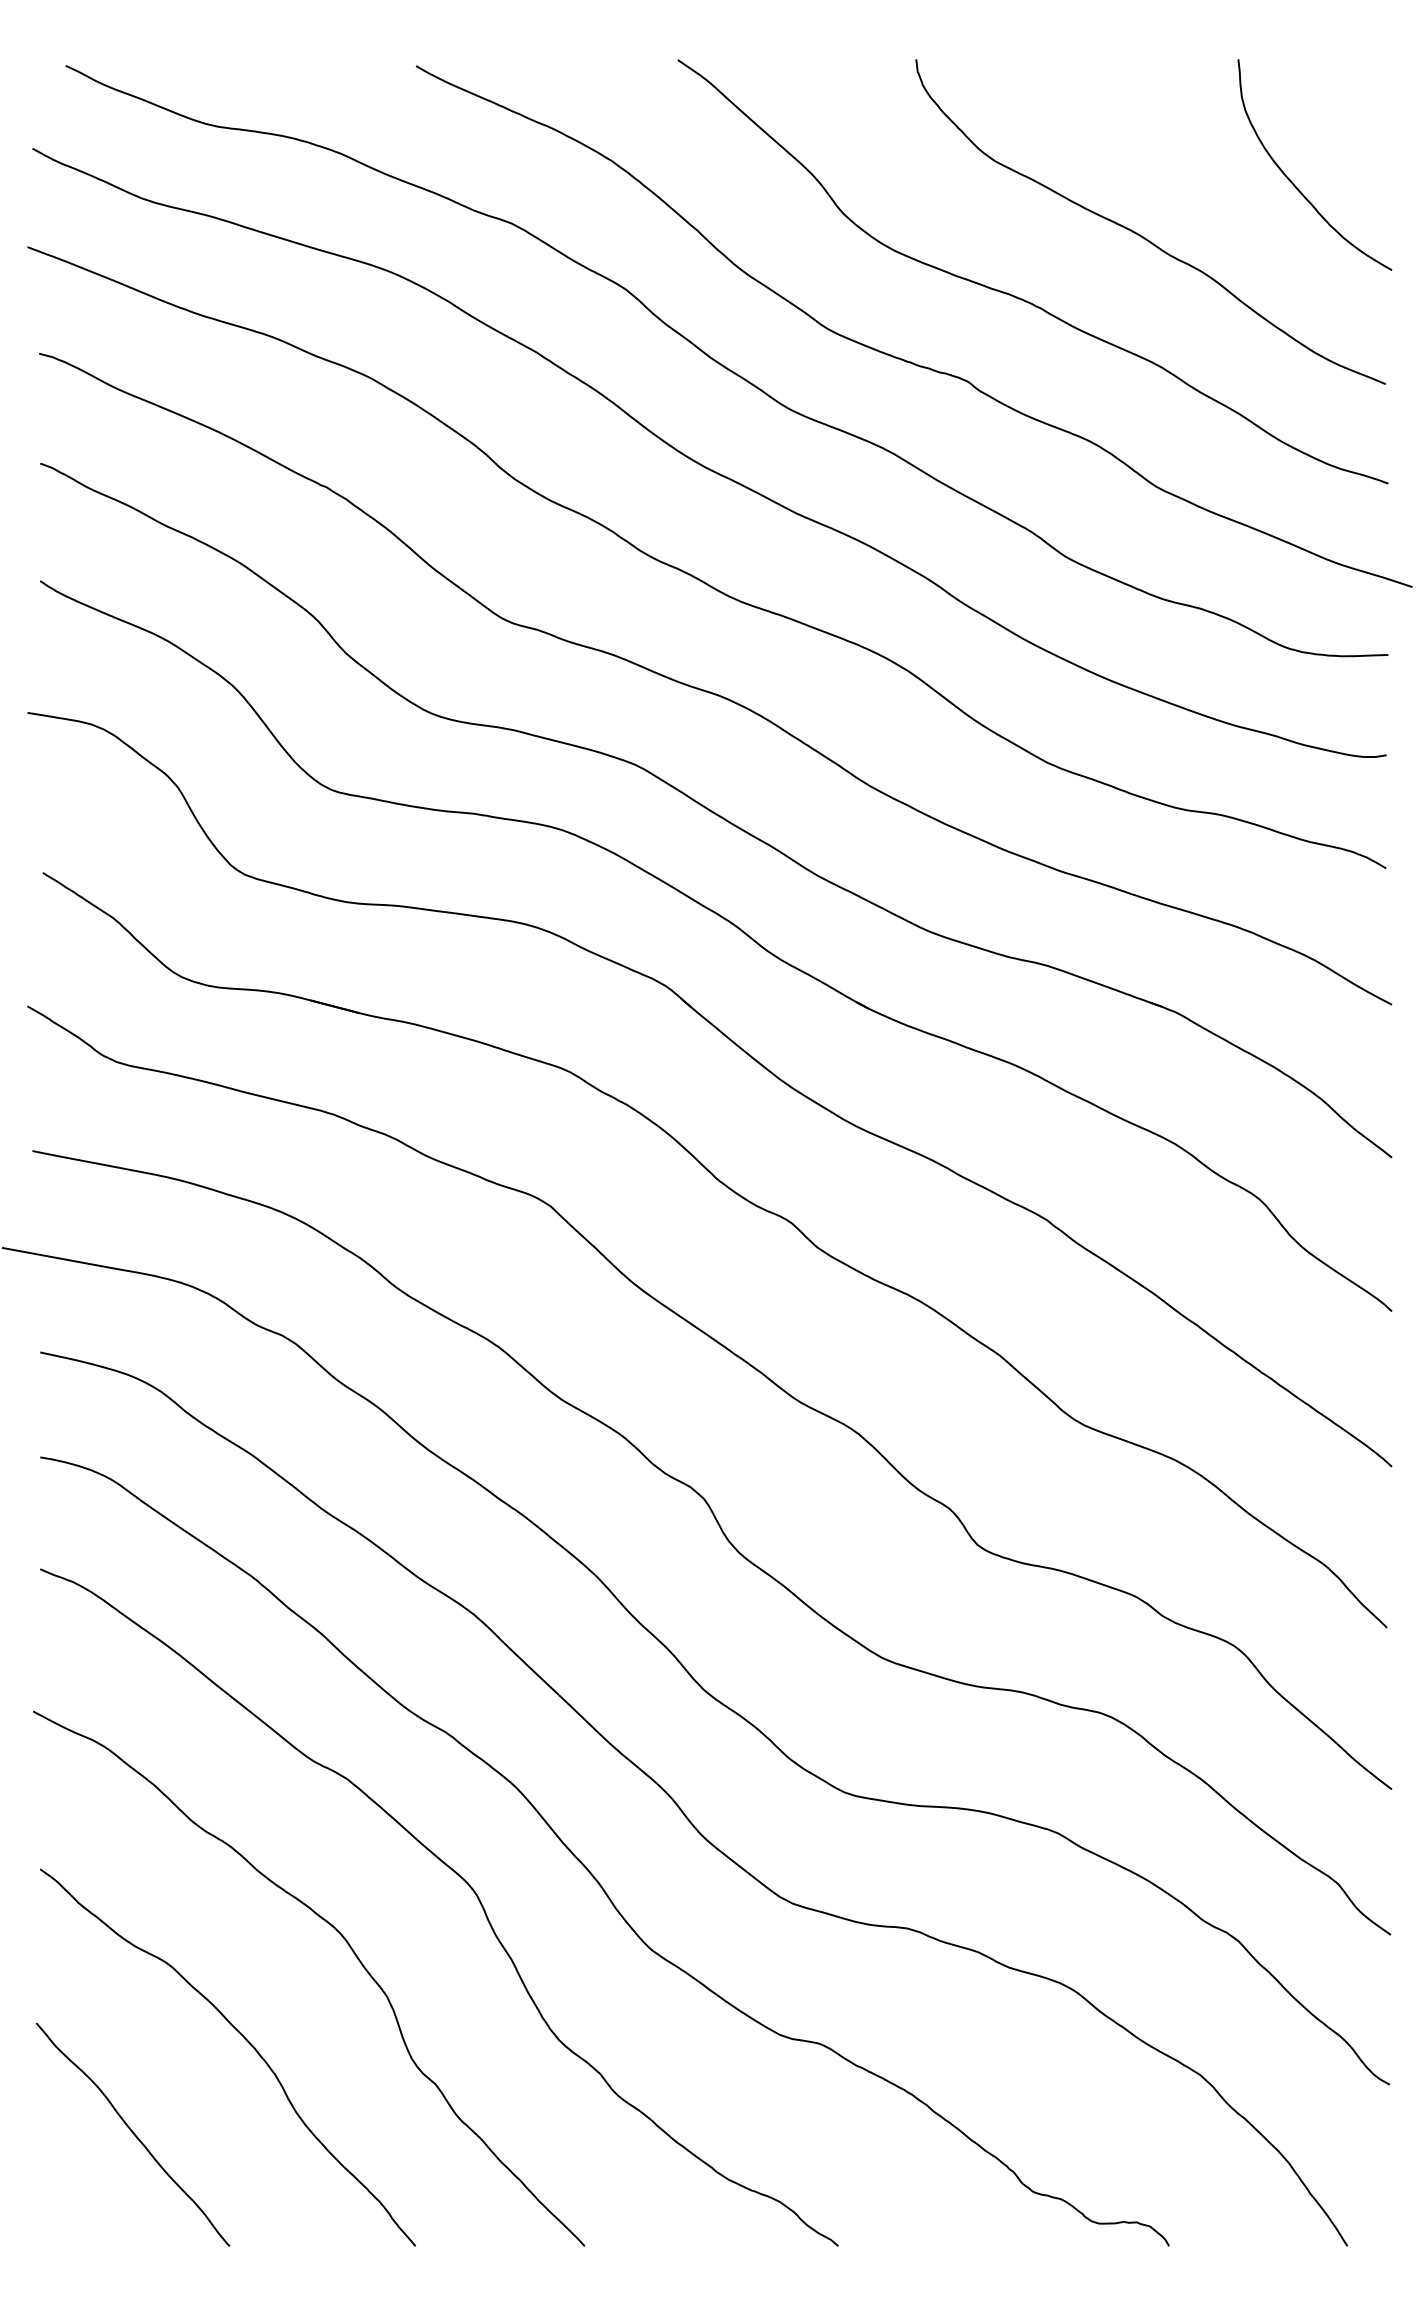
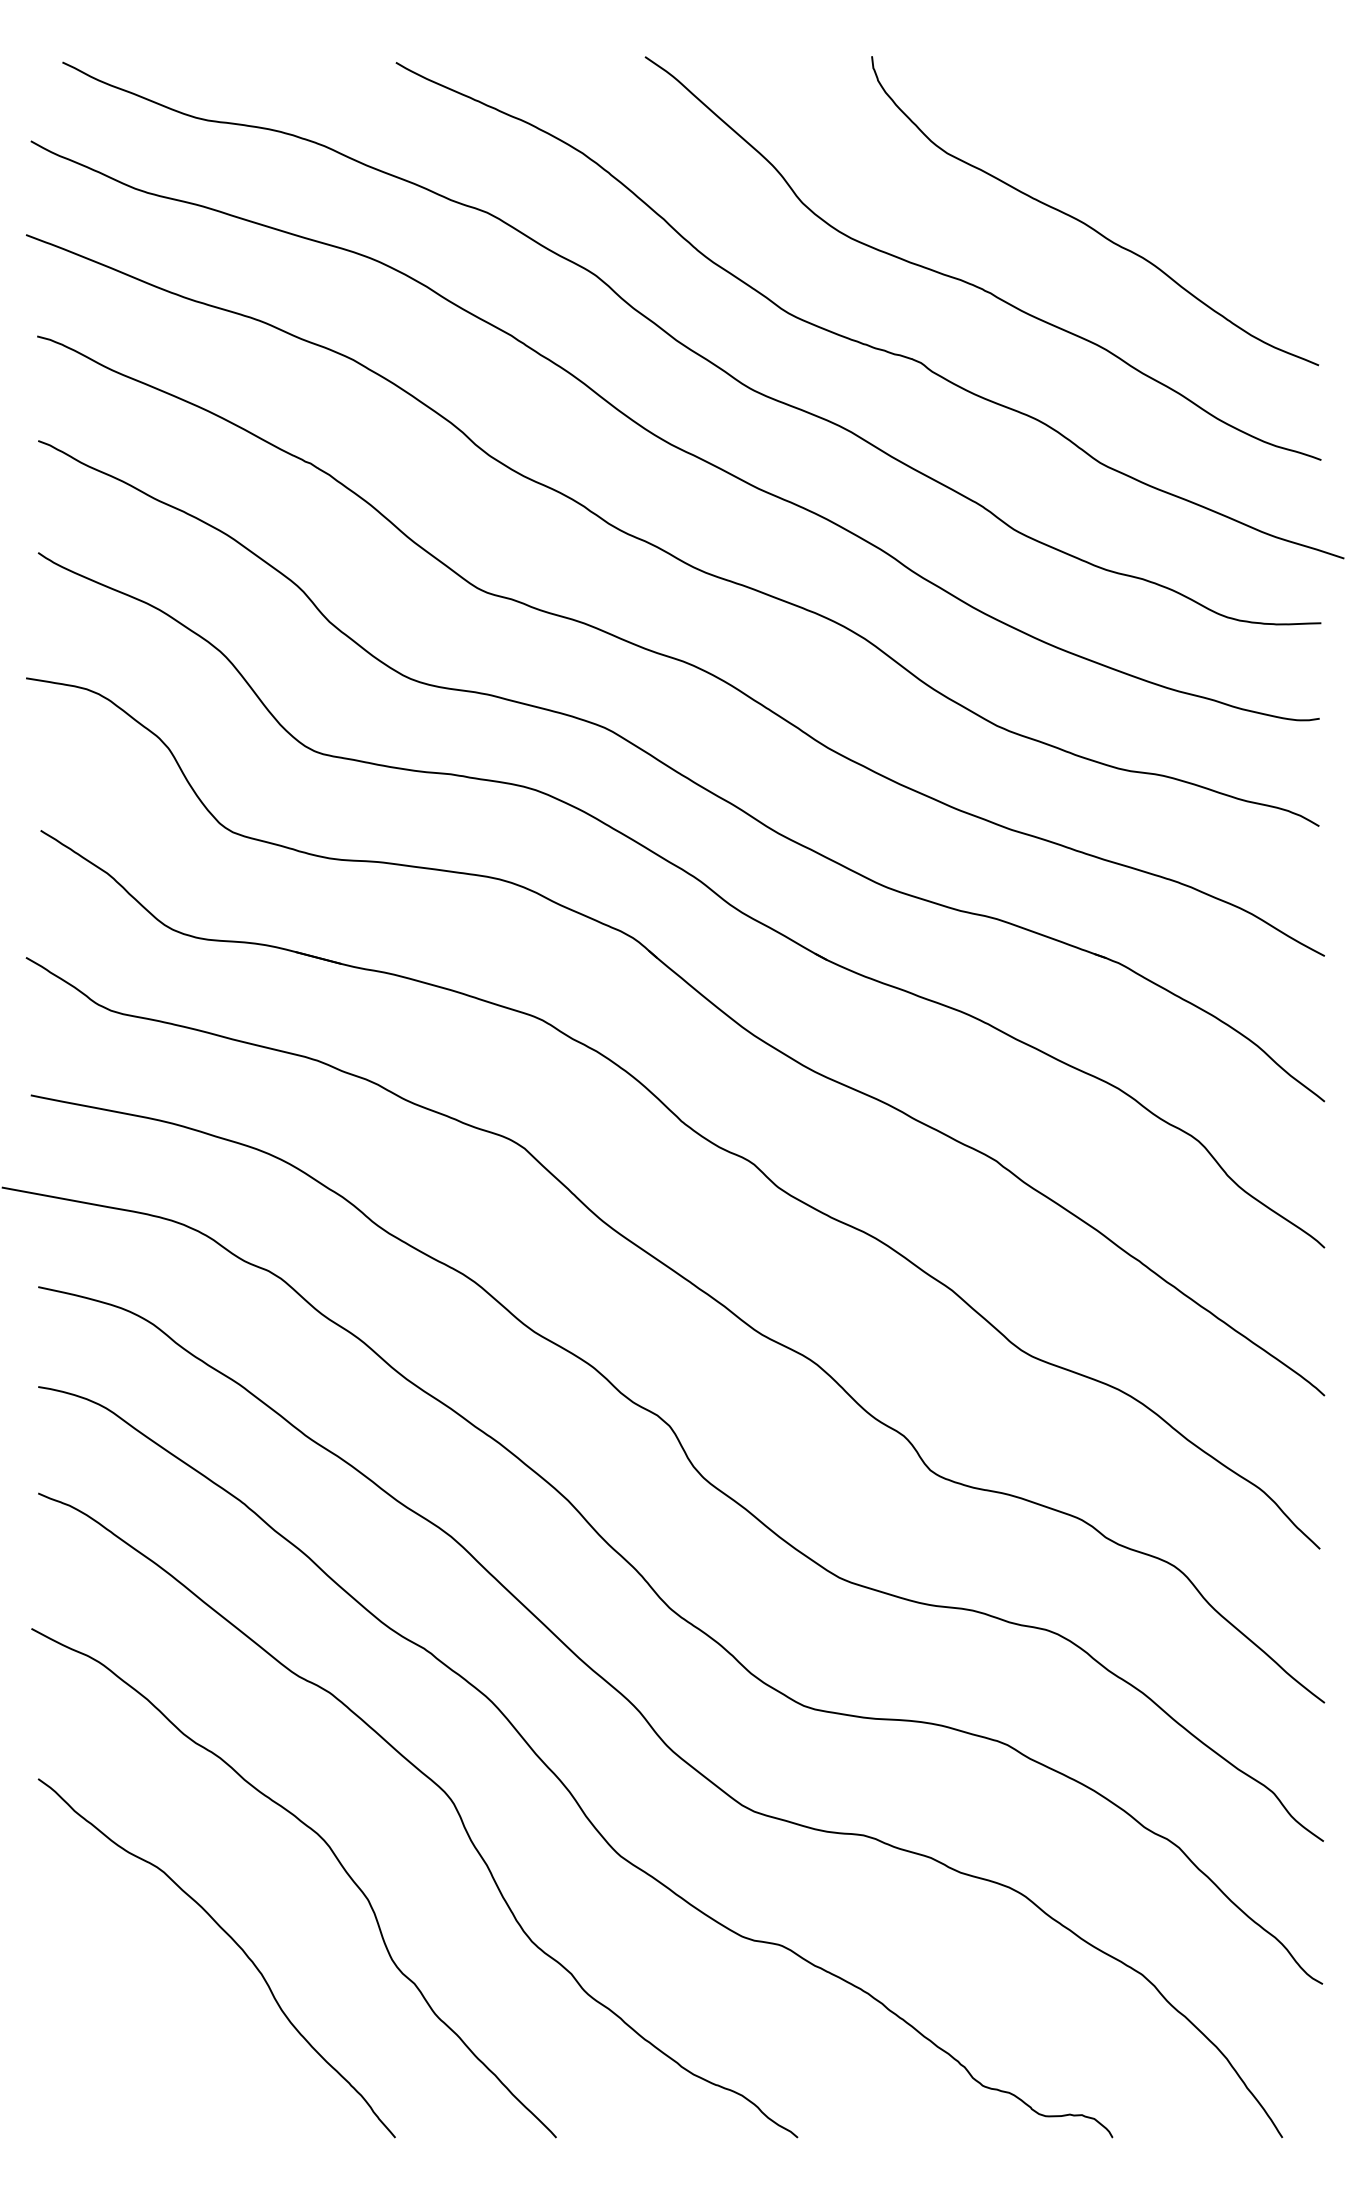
curve: (1290, 179) -> (1228, 170), removed
curve: (133, 2134) -> (126, 2031), removed

